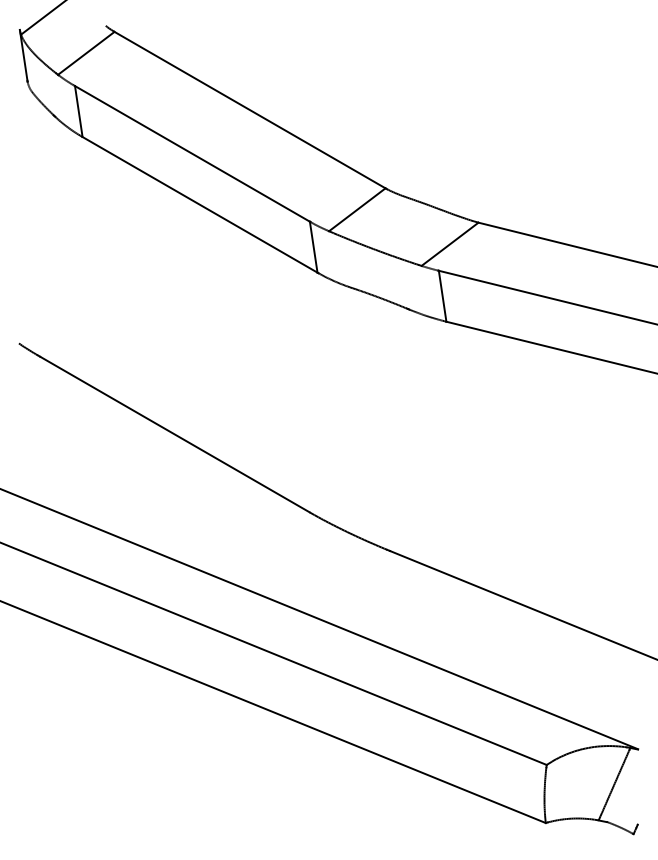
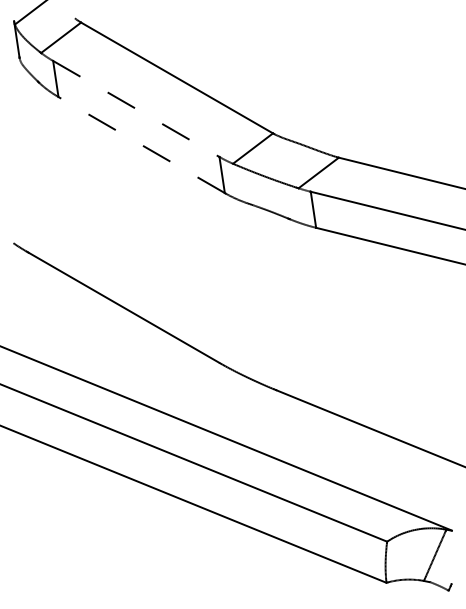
line: (192, 153) -> (136, 108), solid -> dashed
line: (200, 204) -> (142, 144), solid -> dashed

